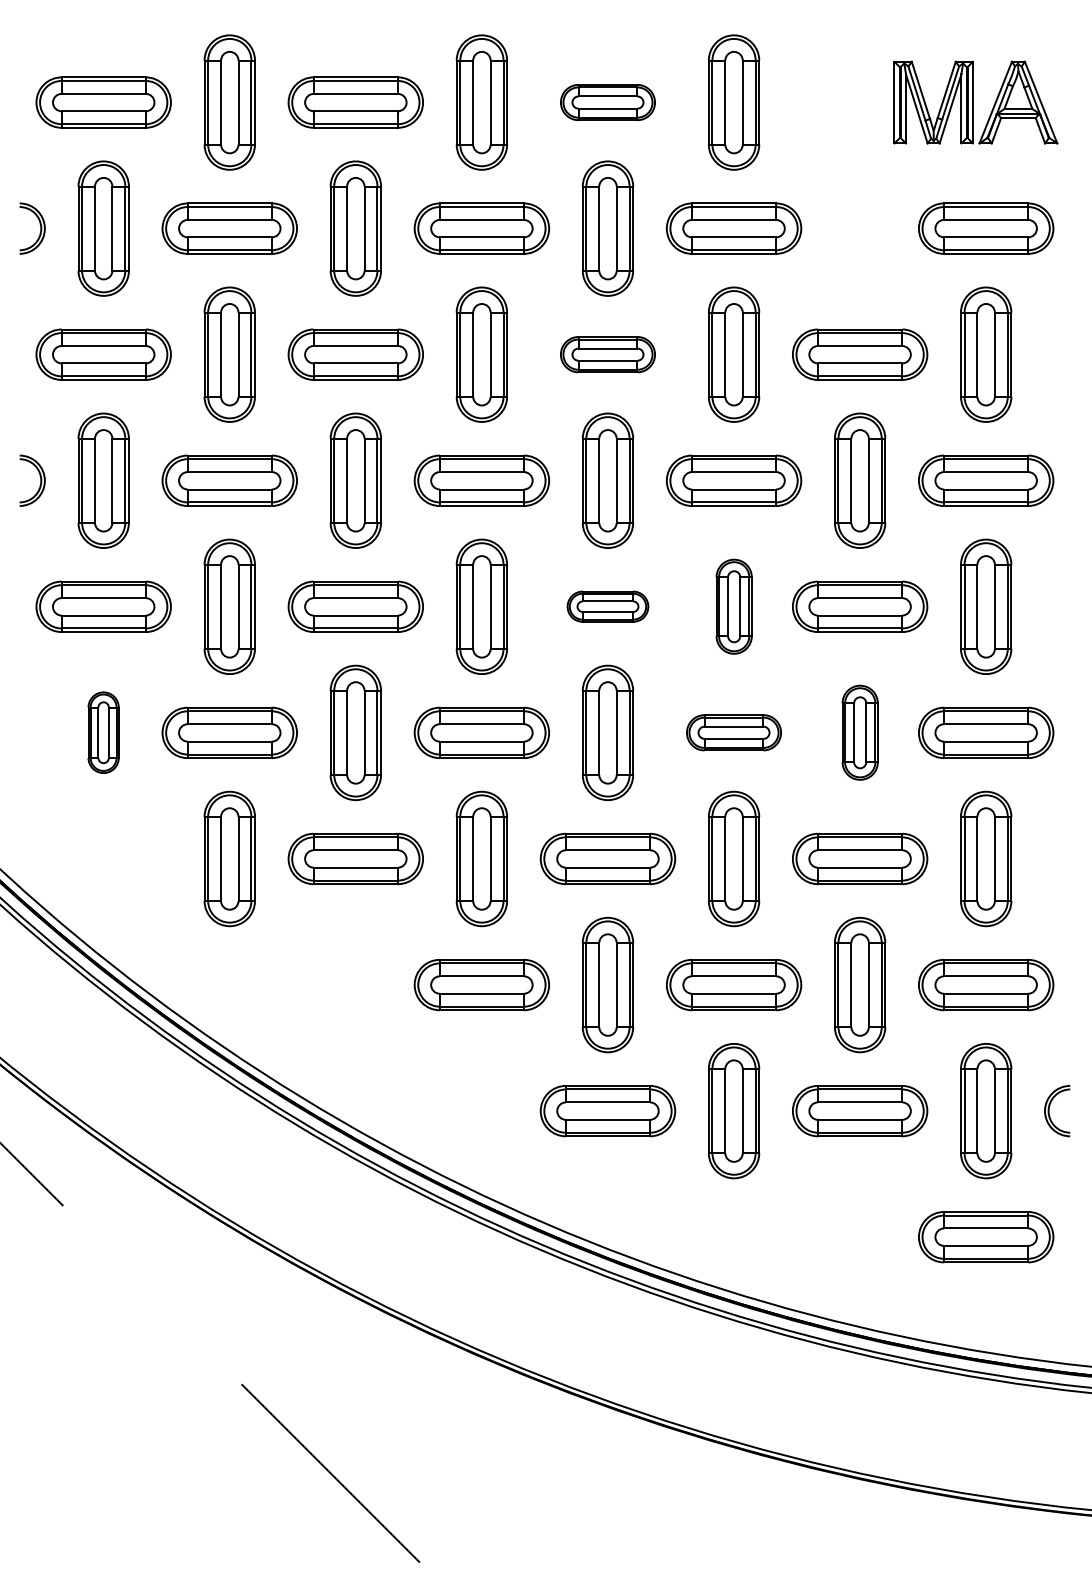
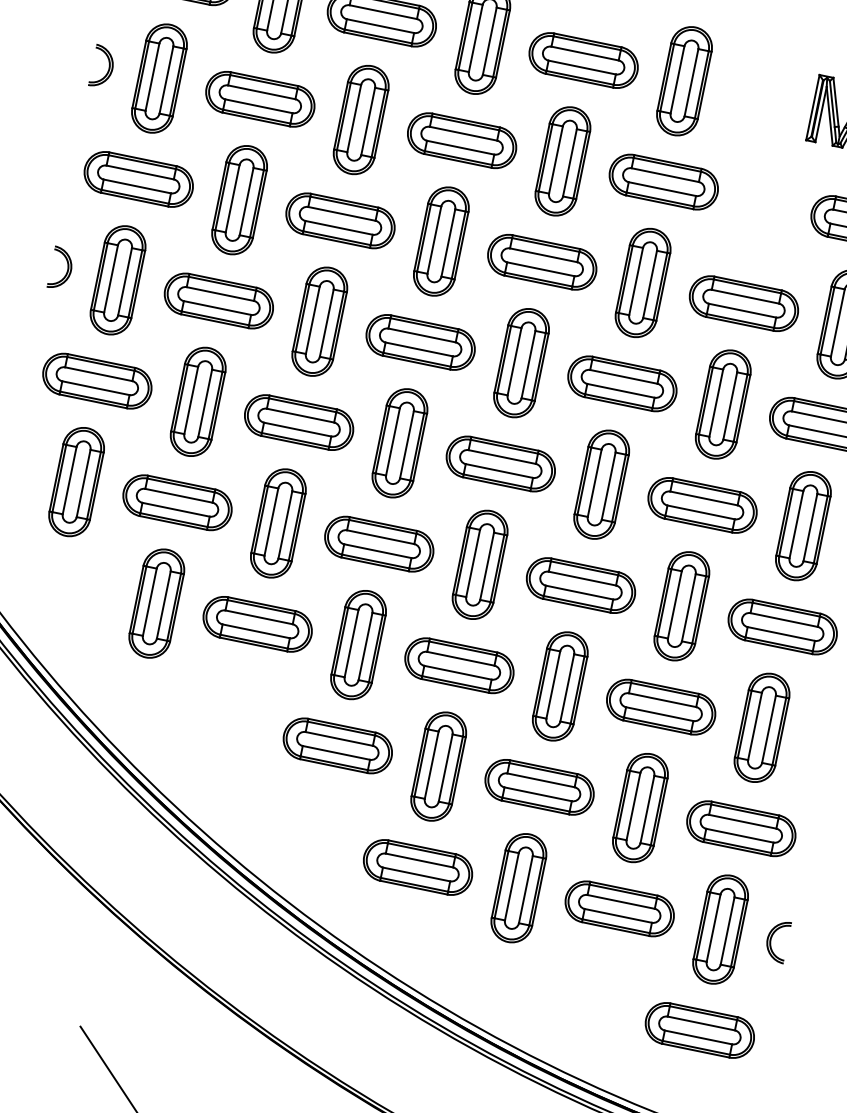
part: (607, 102) -> (583, 60), size x1.43
part: (607, 354) -> (541, 262), size x1.43
part: (607, 606) -> (500, 463), size x1.67
part: (734, 606) -> (602, 484), size x1.43
part: (103, 732) -> (76, 481), size x1.67
part: (733, 732) -> (580, 585), size x1.43
part: (860, 732) -> (682, 606), size x1.43

